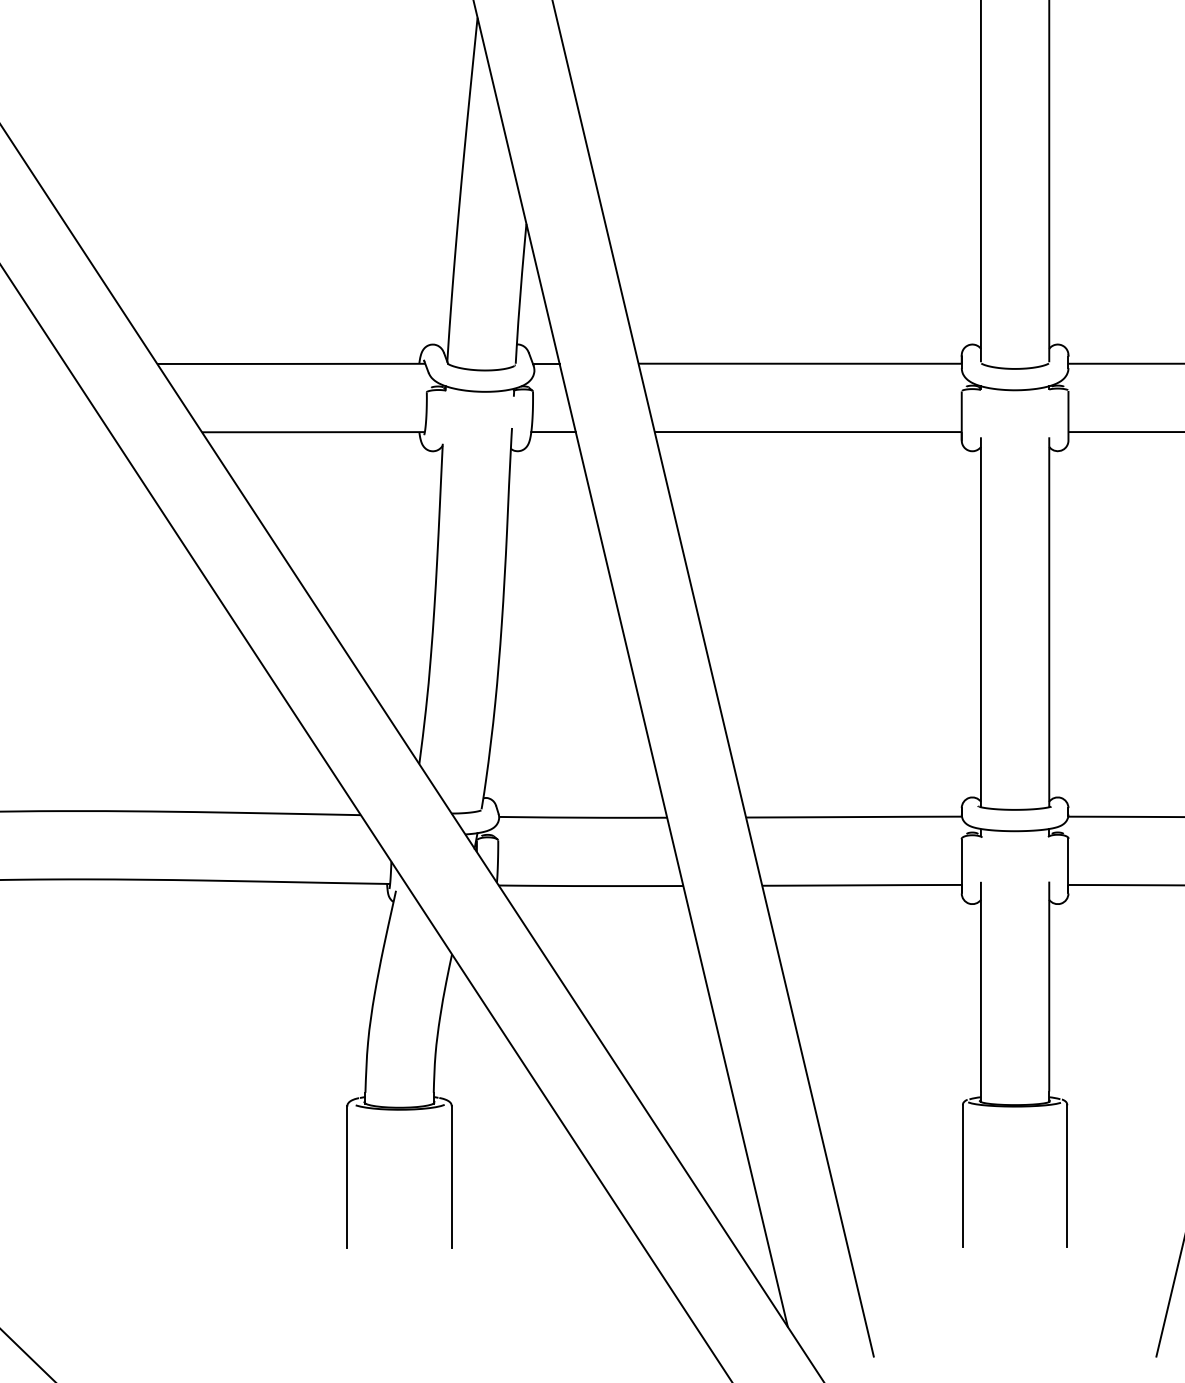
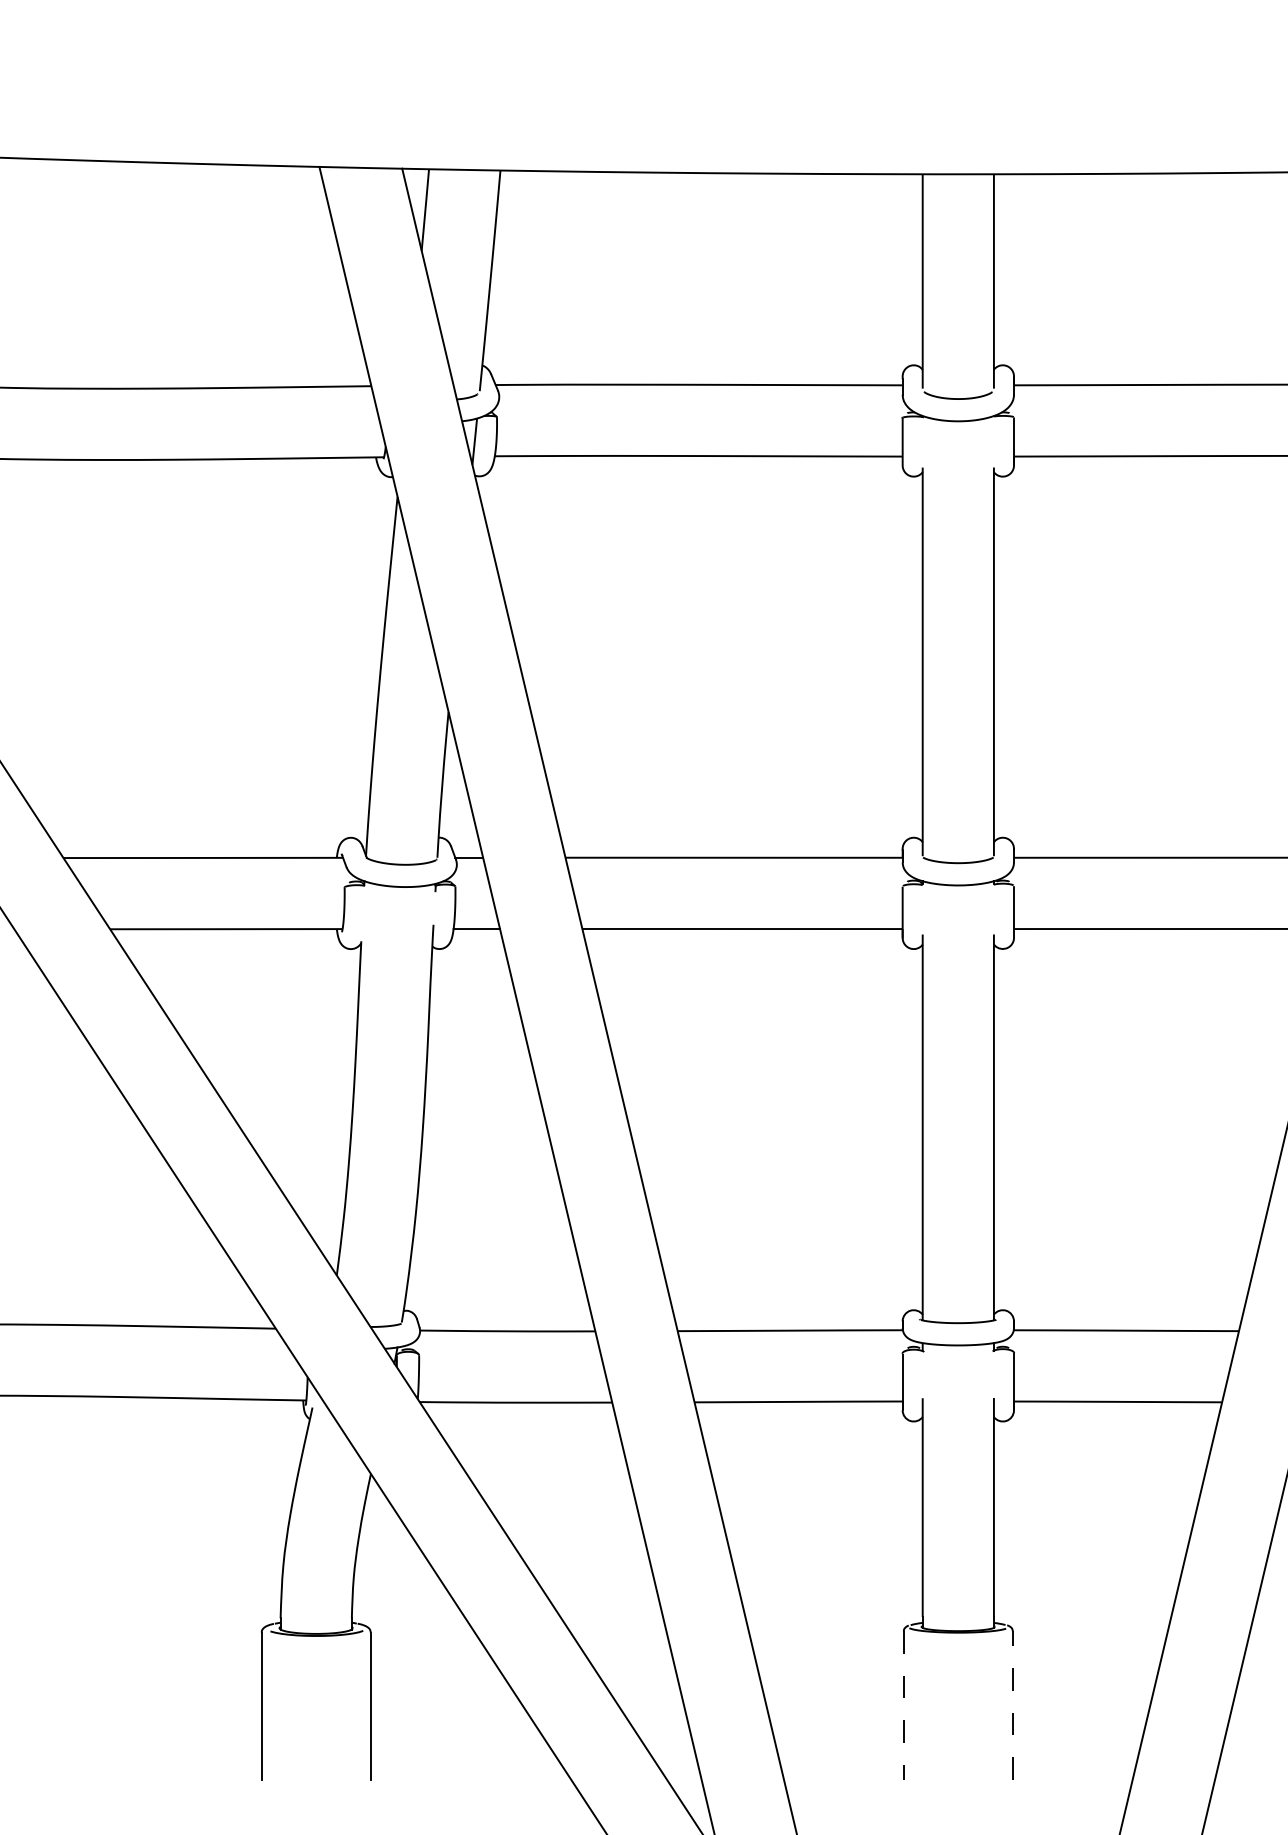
line: (1067, 1176) -> (1012, 1705), solid -> dashed
line: (962, 1177) -> (903, 1706), solid -> dashed

